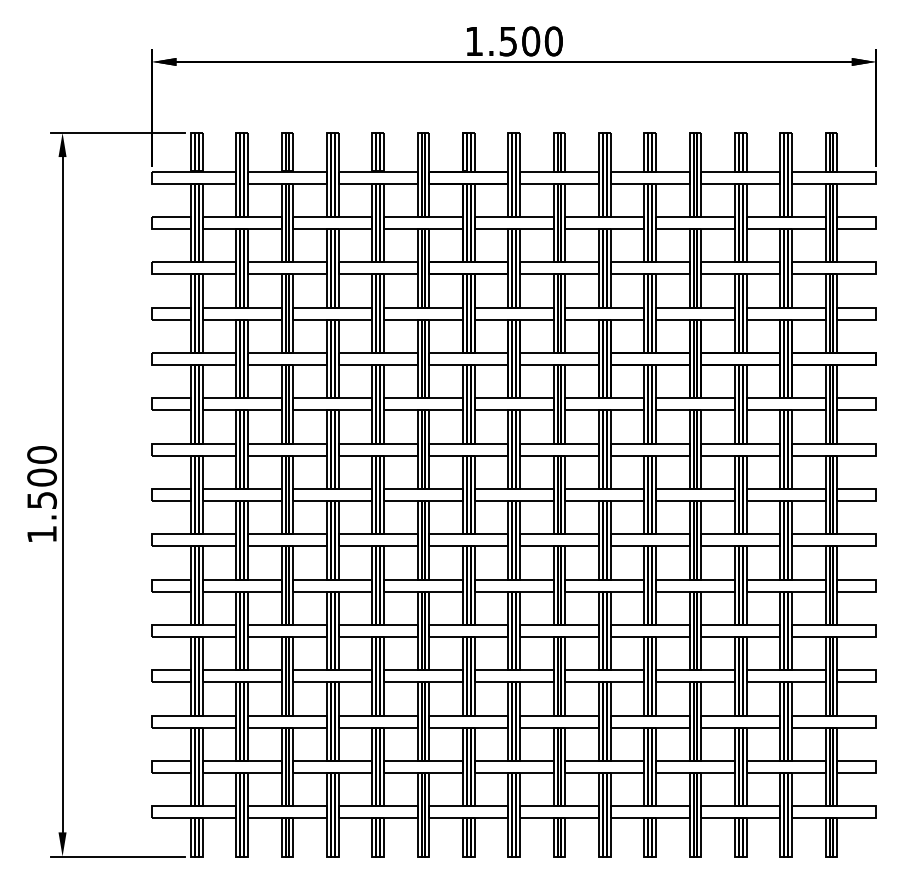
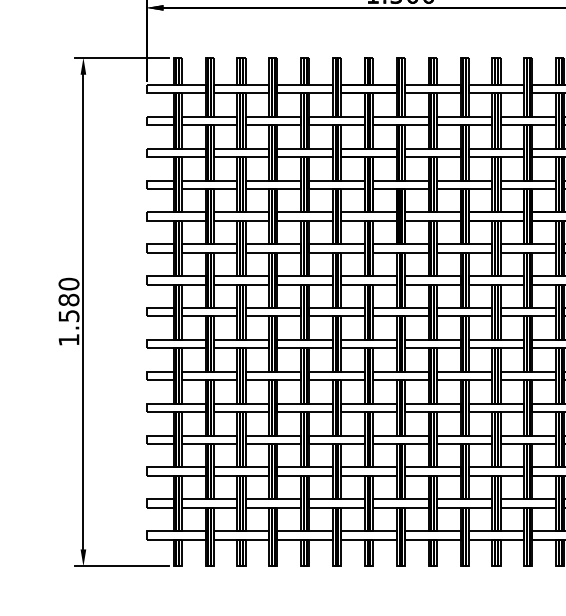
text: (41, 477) -> (68, 299), 1.500 -> 1.580

